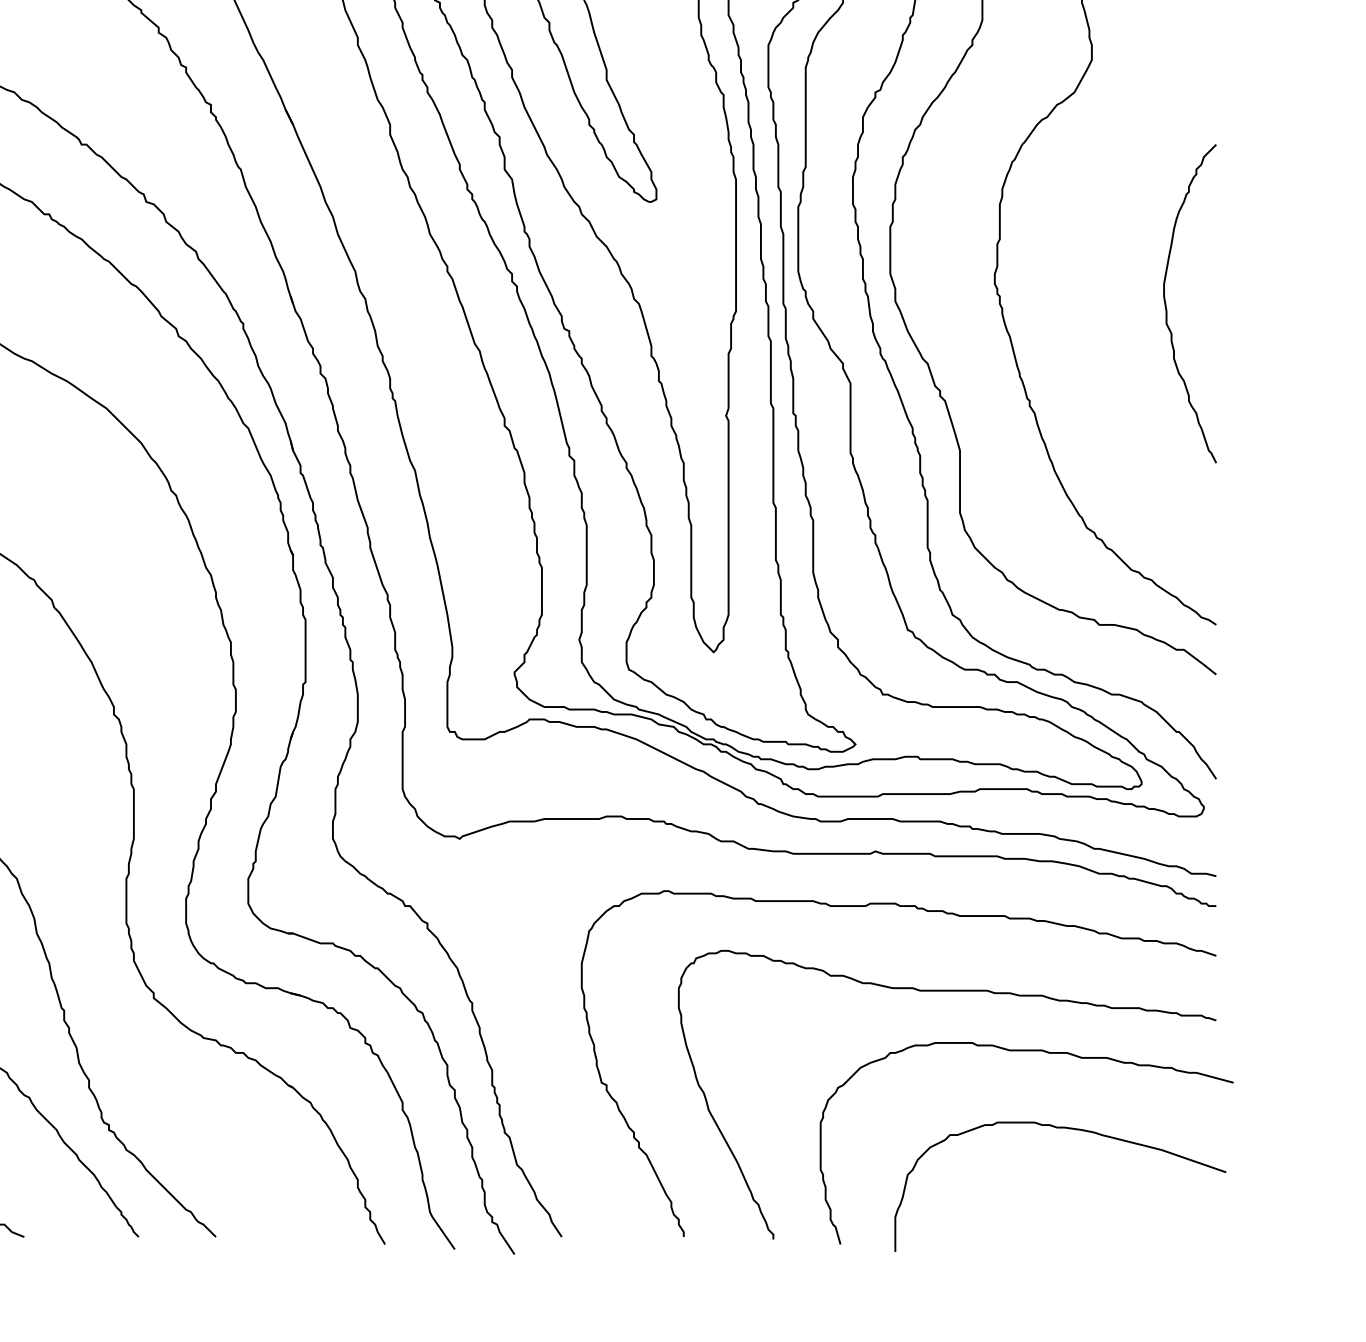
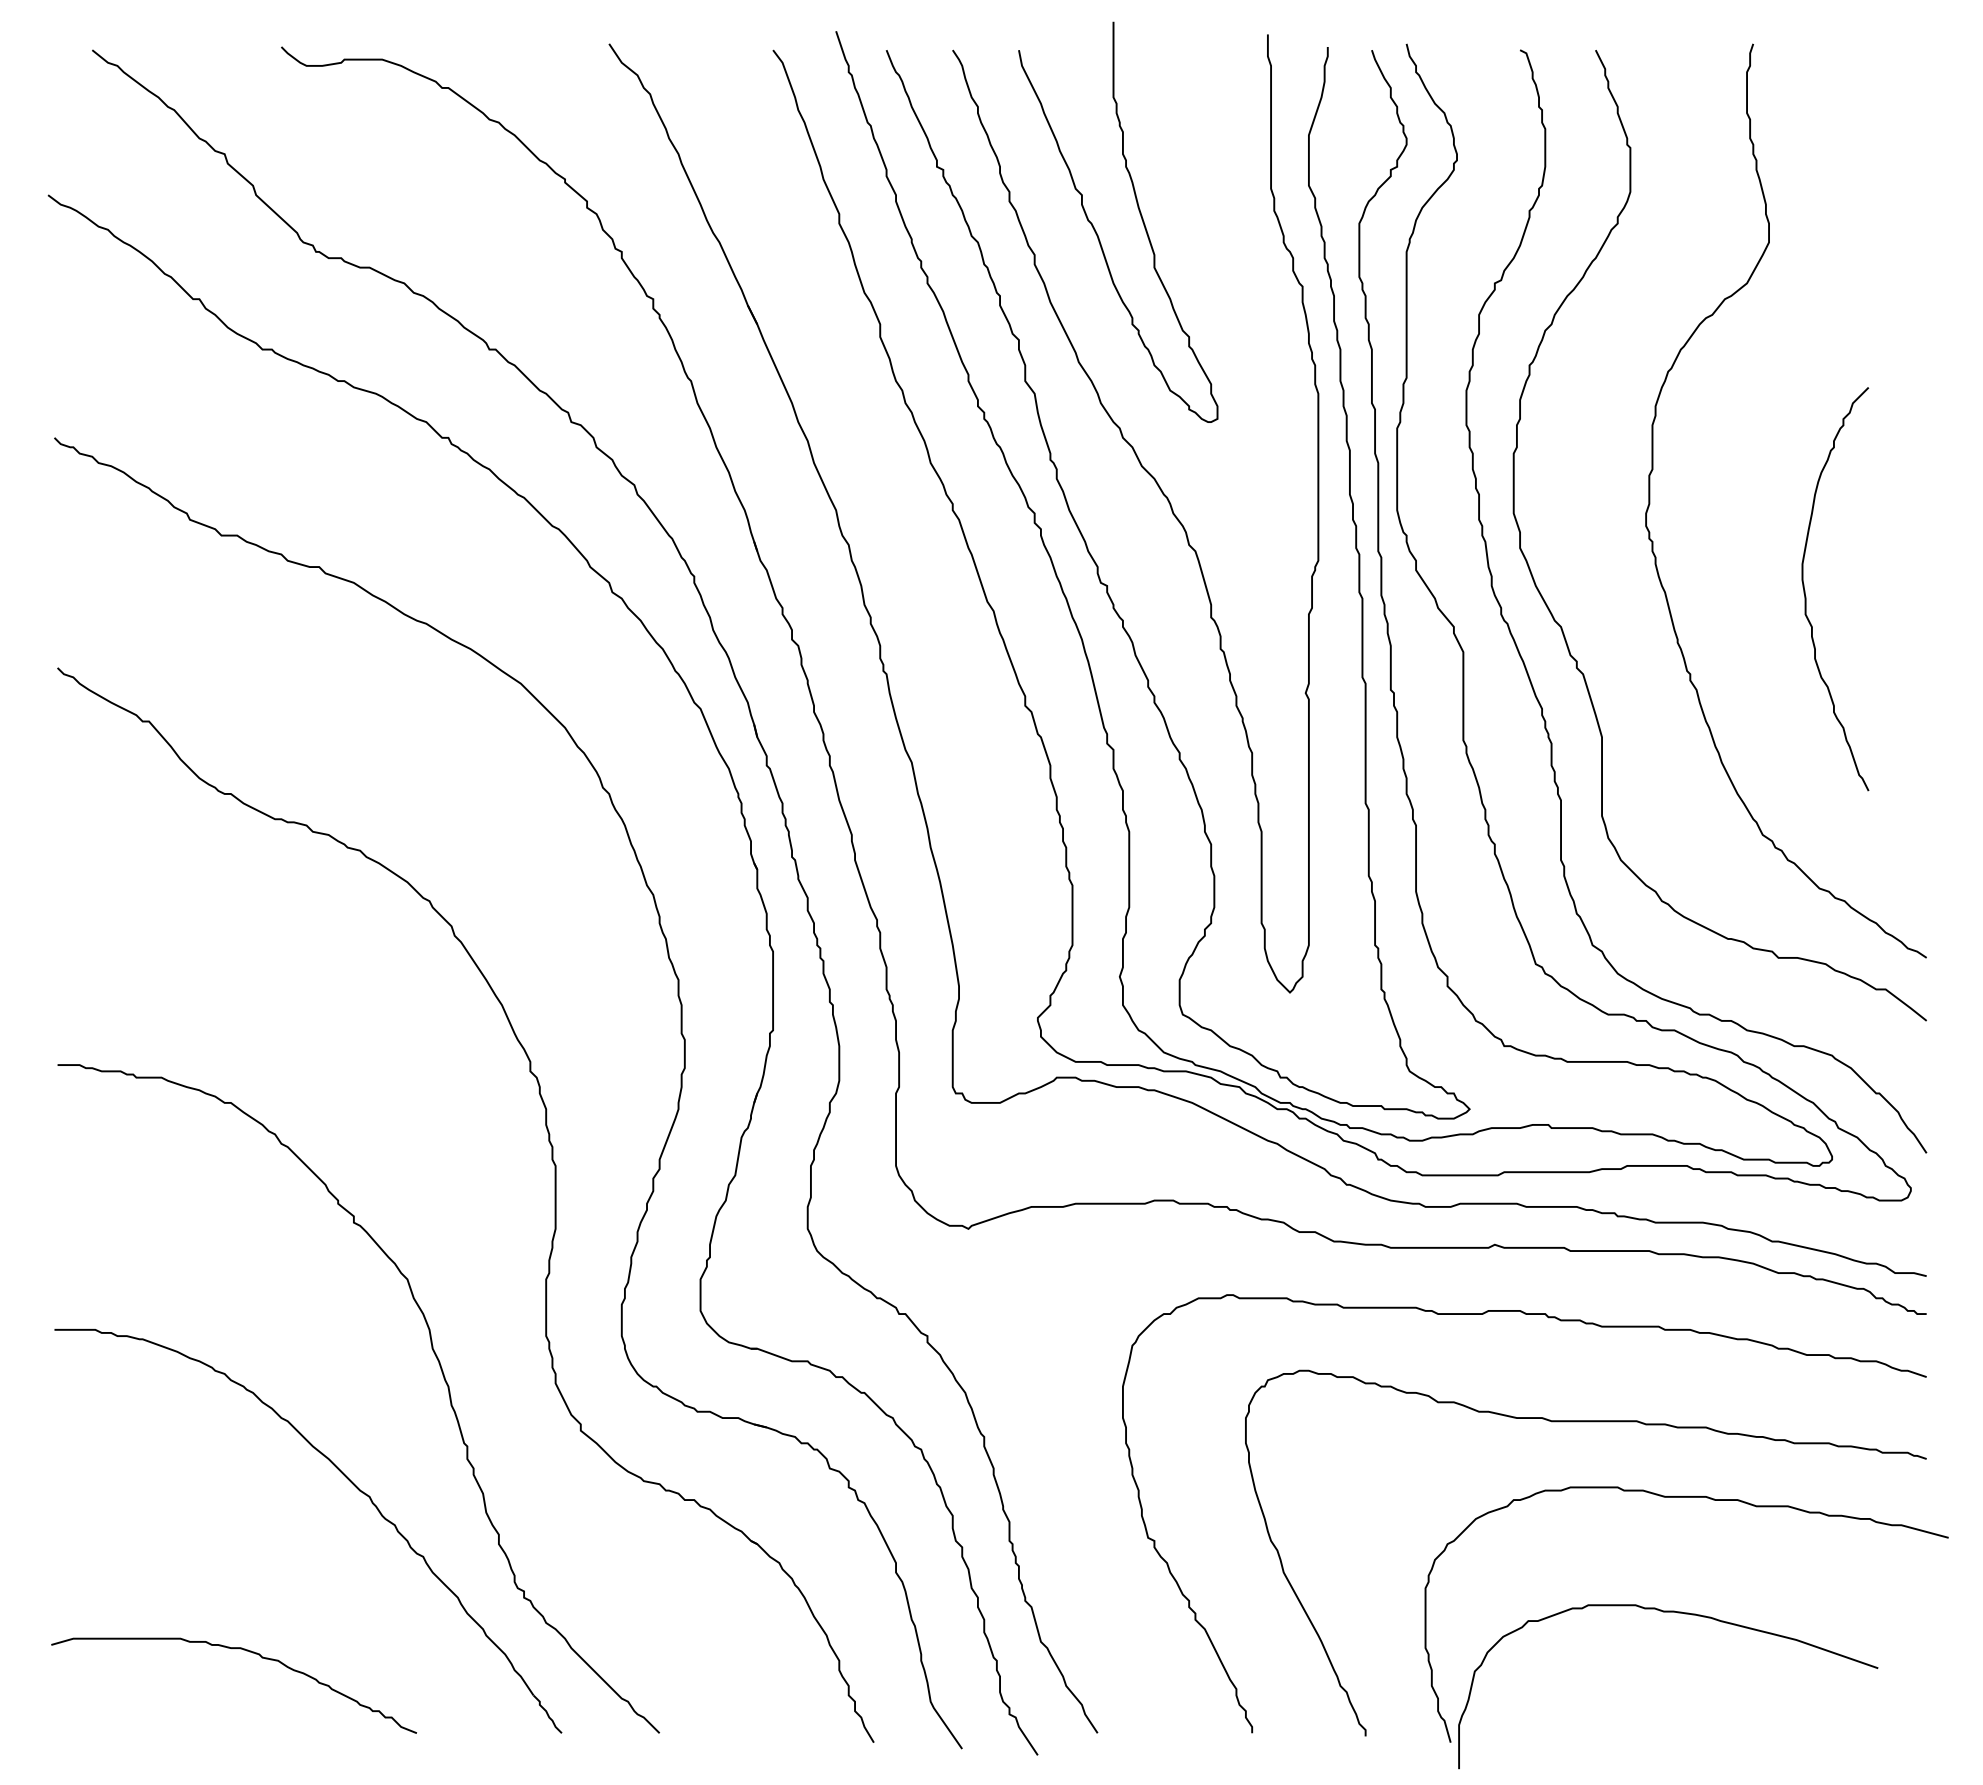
curve: (1167, 309) -> (1806, 596), moved
curve: (1067, 1129) -> (1677, 1613), moved

